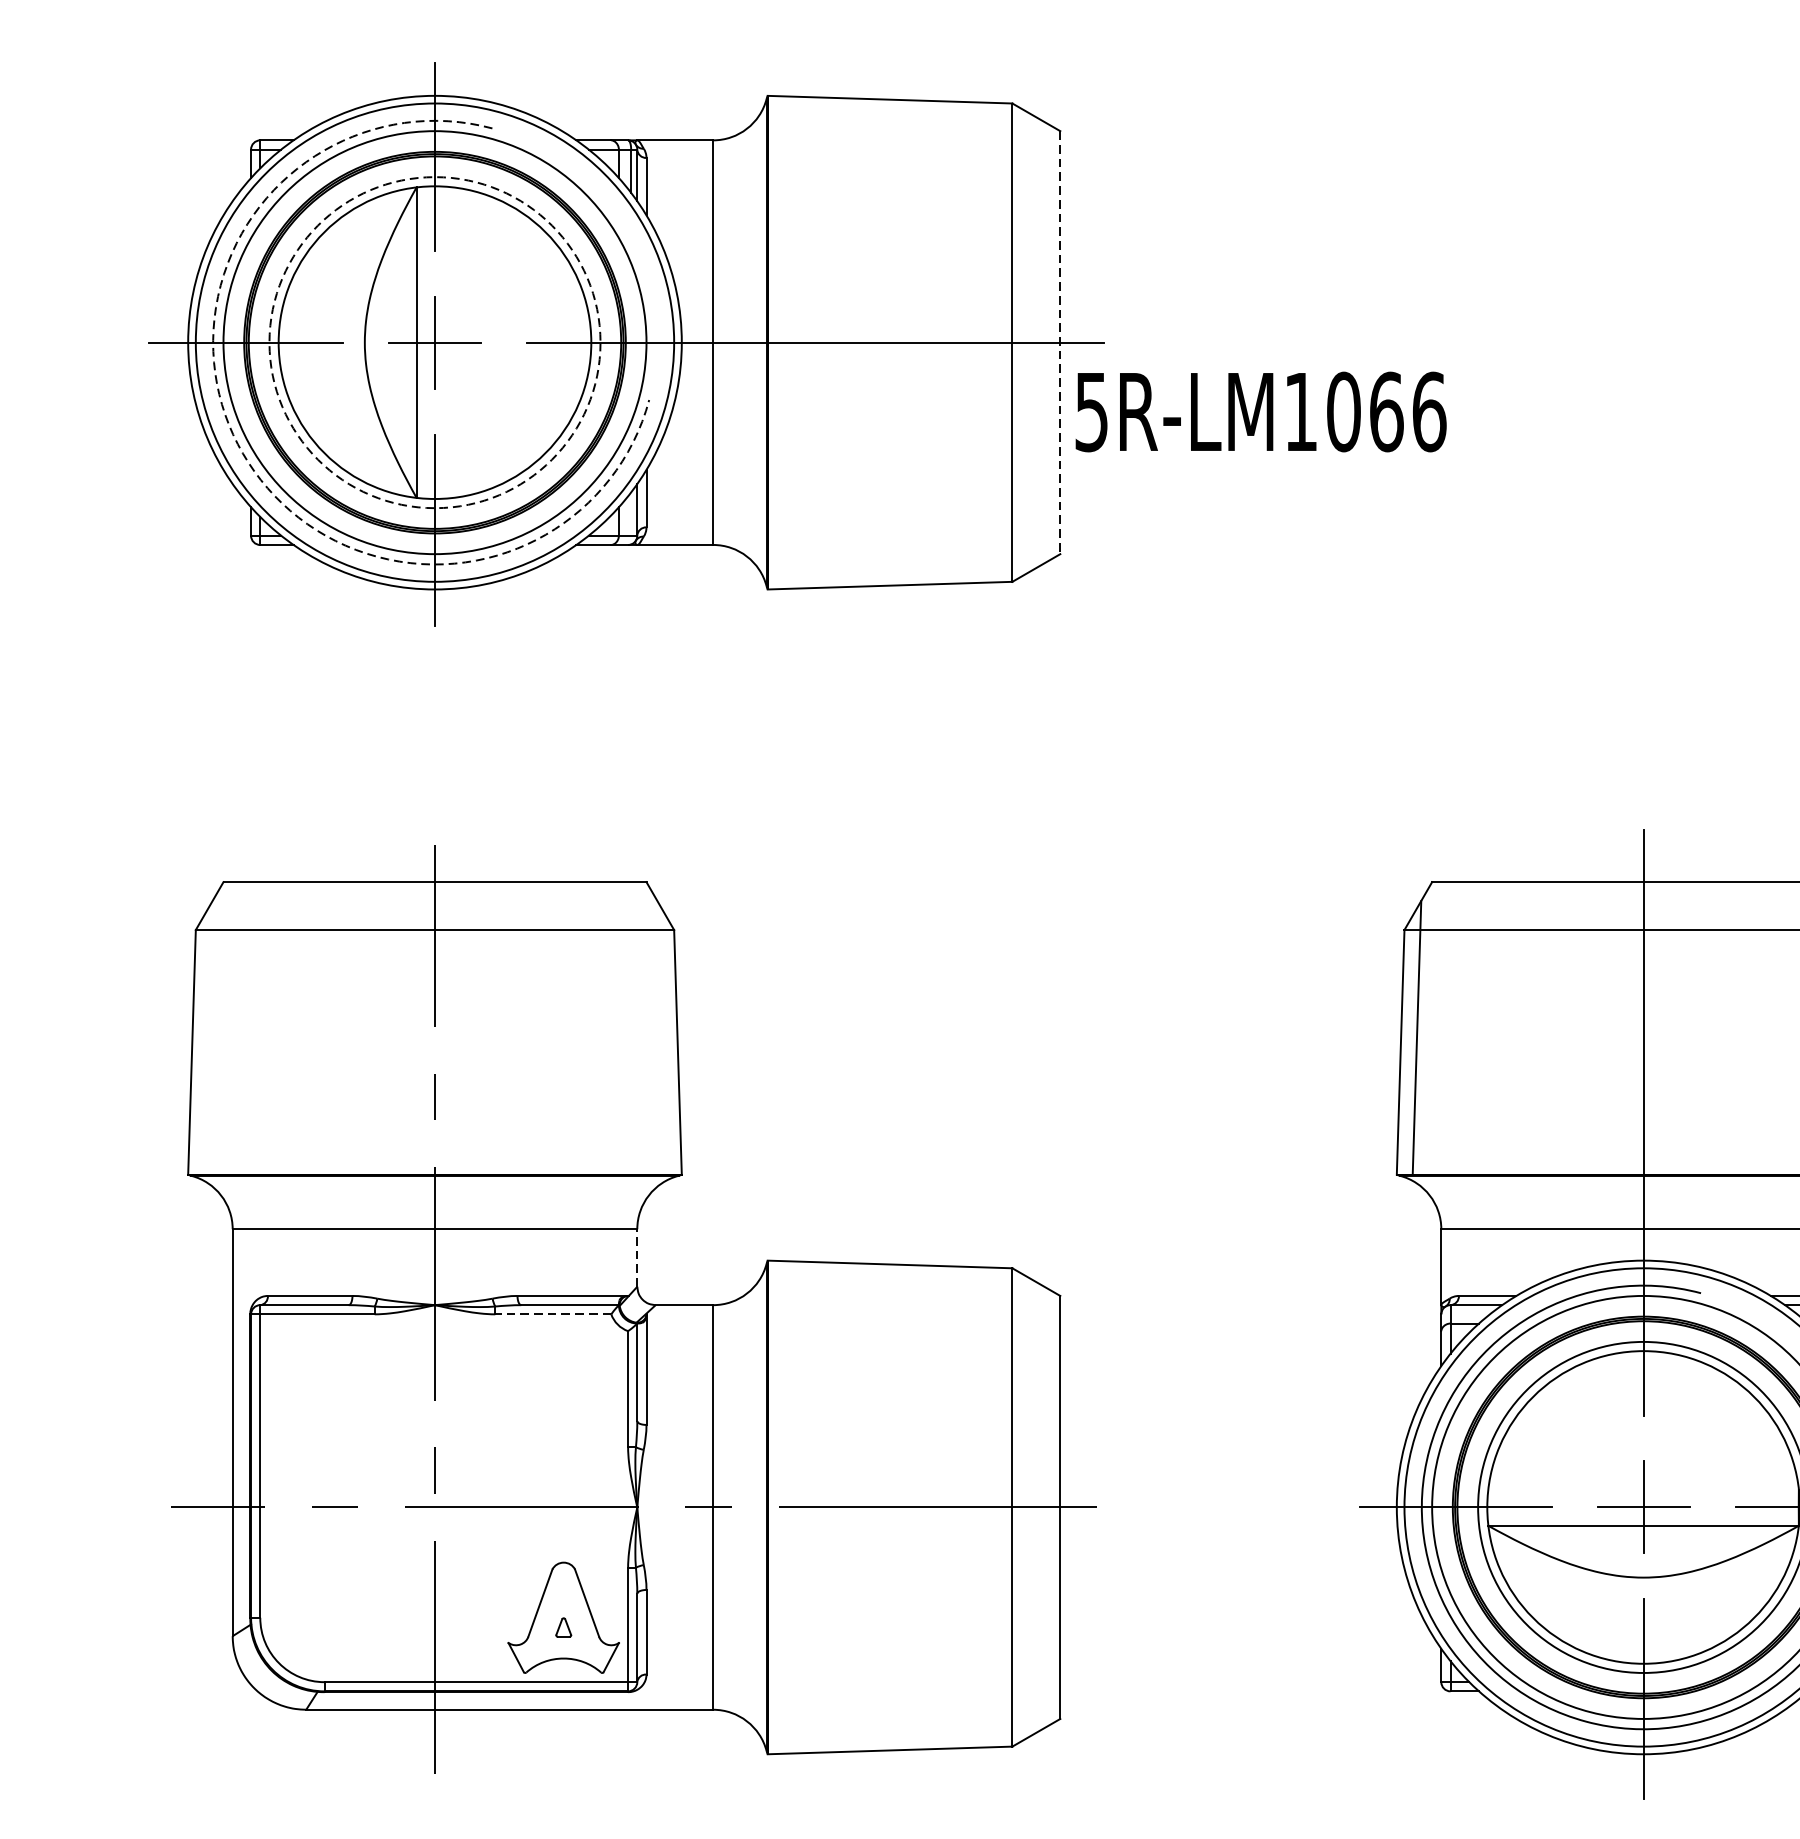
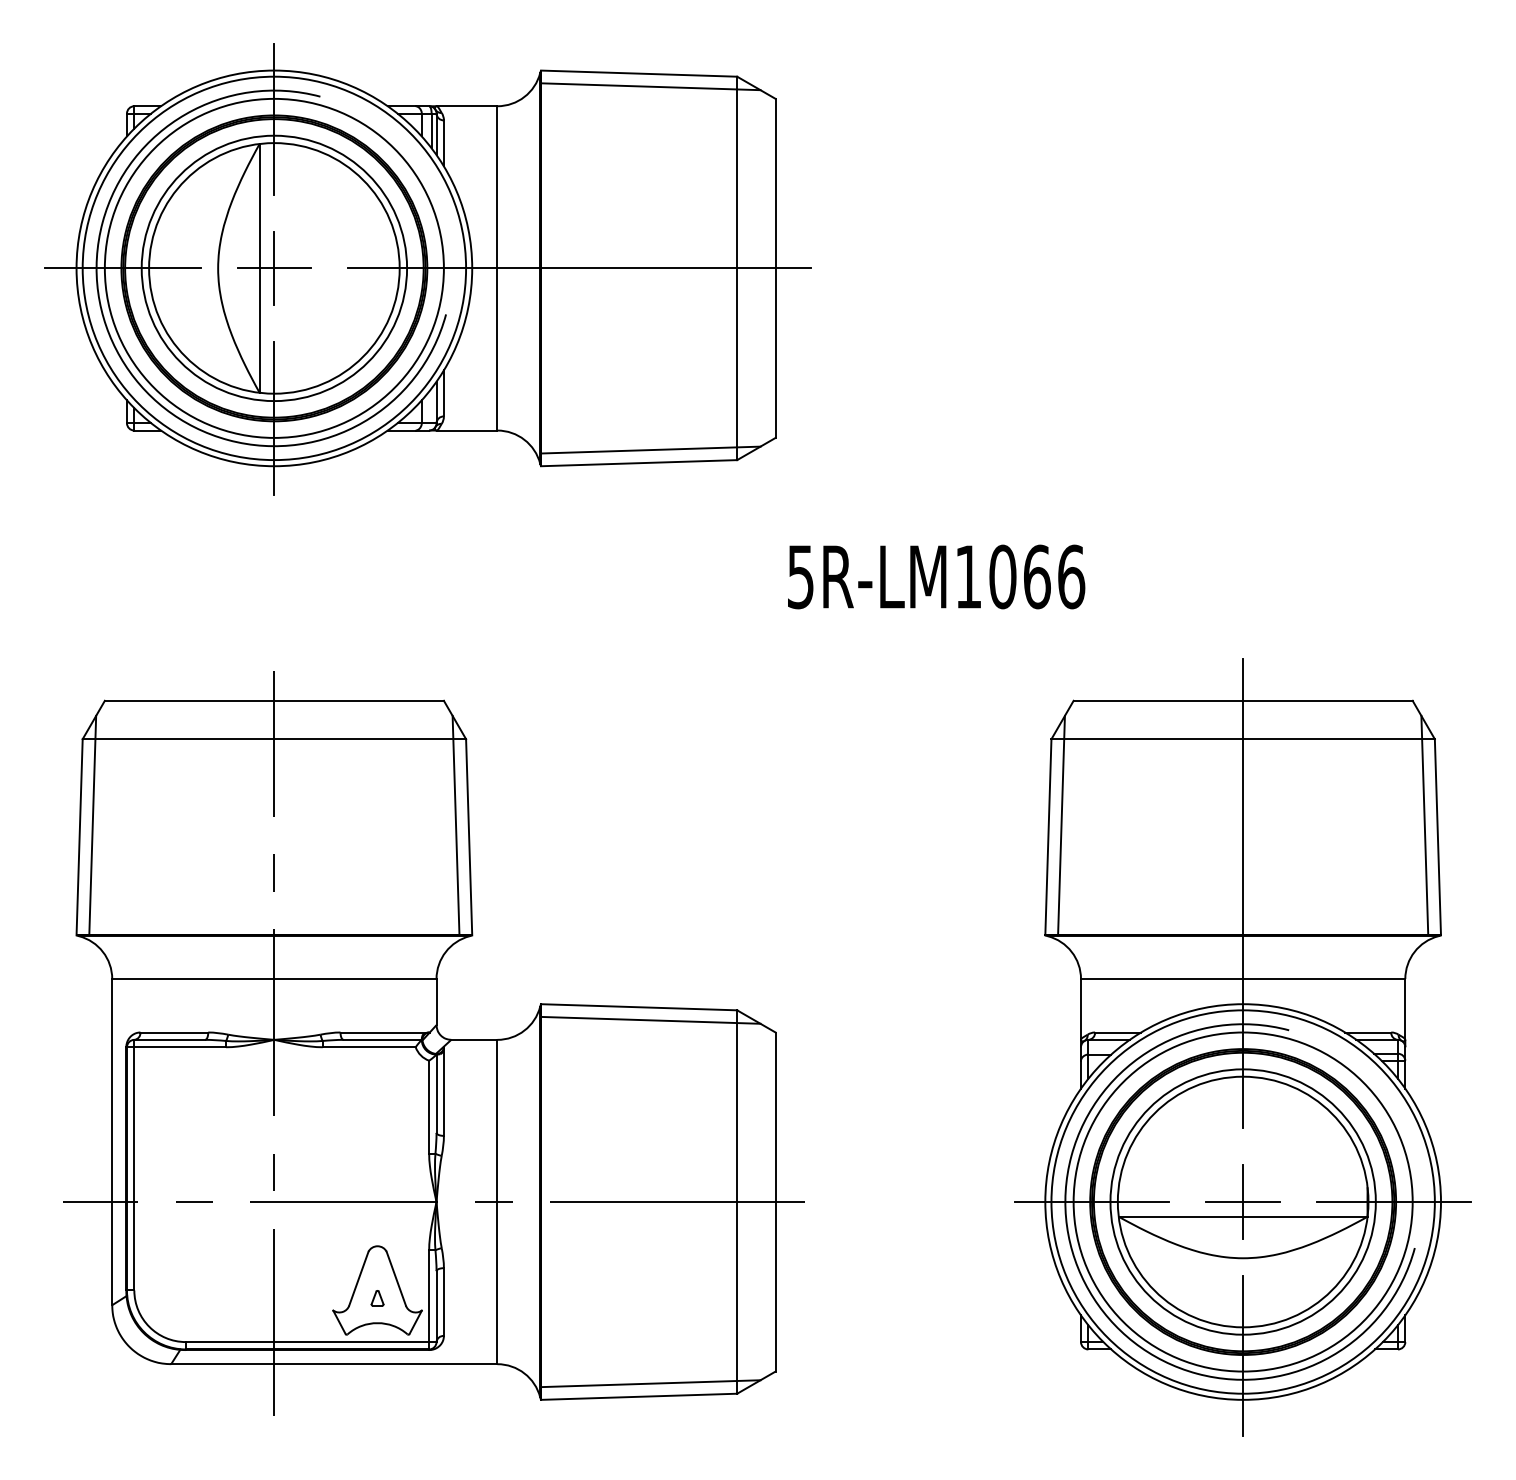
line: (904, 115) -> (650, 86), added
circle: (435, 342) -> (274, 268), dashed -> solid
line: (1060, 342) -> (775, 268), dashed -> solid
text: (1261, 411) -> (936, 576), moved
arc: (243, 453) -> (120, 357), dashed -> solid
line: (904, 568) -> (650, 449), added
line: (208, 1037) -> (92, 825), added
line: (660, 1037) -> (455, 825), added
line: (637, 1257) -> (436, 1001), dashed -> solid
line: (904, 1279) -> (650, 1019), added
line: (552, 1314) -> (368, 1047), dashed -> solid
line: (904, 1733) -> (650, 1383), added

